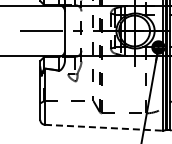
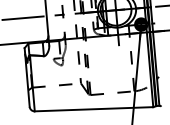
line: (104, 127) -> (94, 108), dashed -> solid

